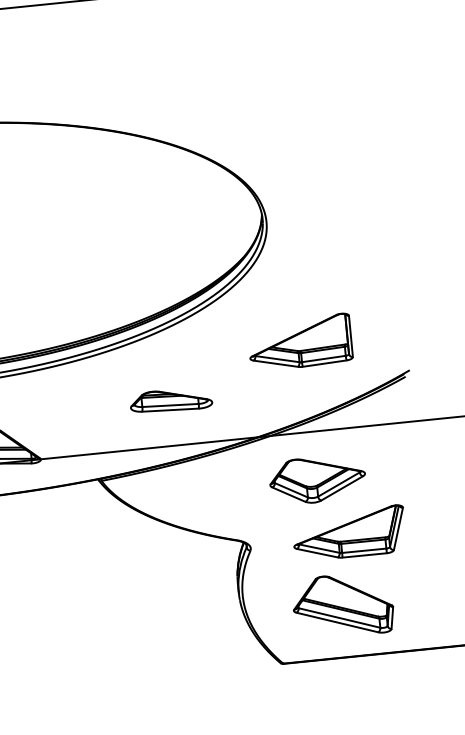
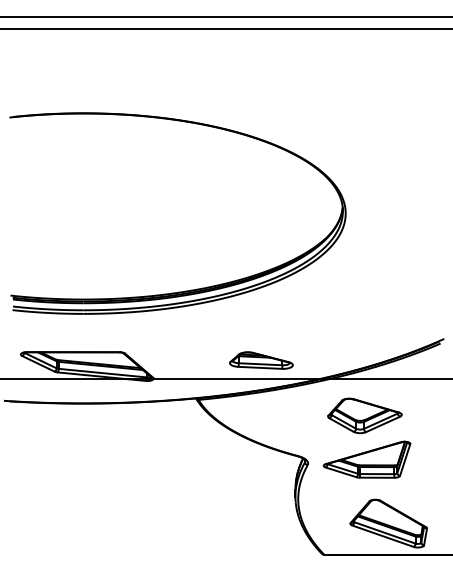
part: (299, 341) -> (361, 308), removed
part: (171, 400) -> (261, 360), moved
part: (348, 533) -> (366, 459), moved
part: (342, 605) -> (388, 523), moved

